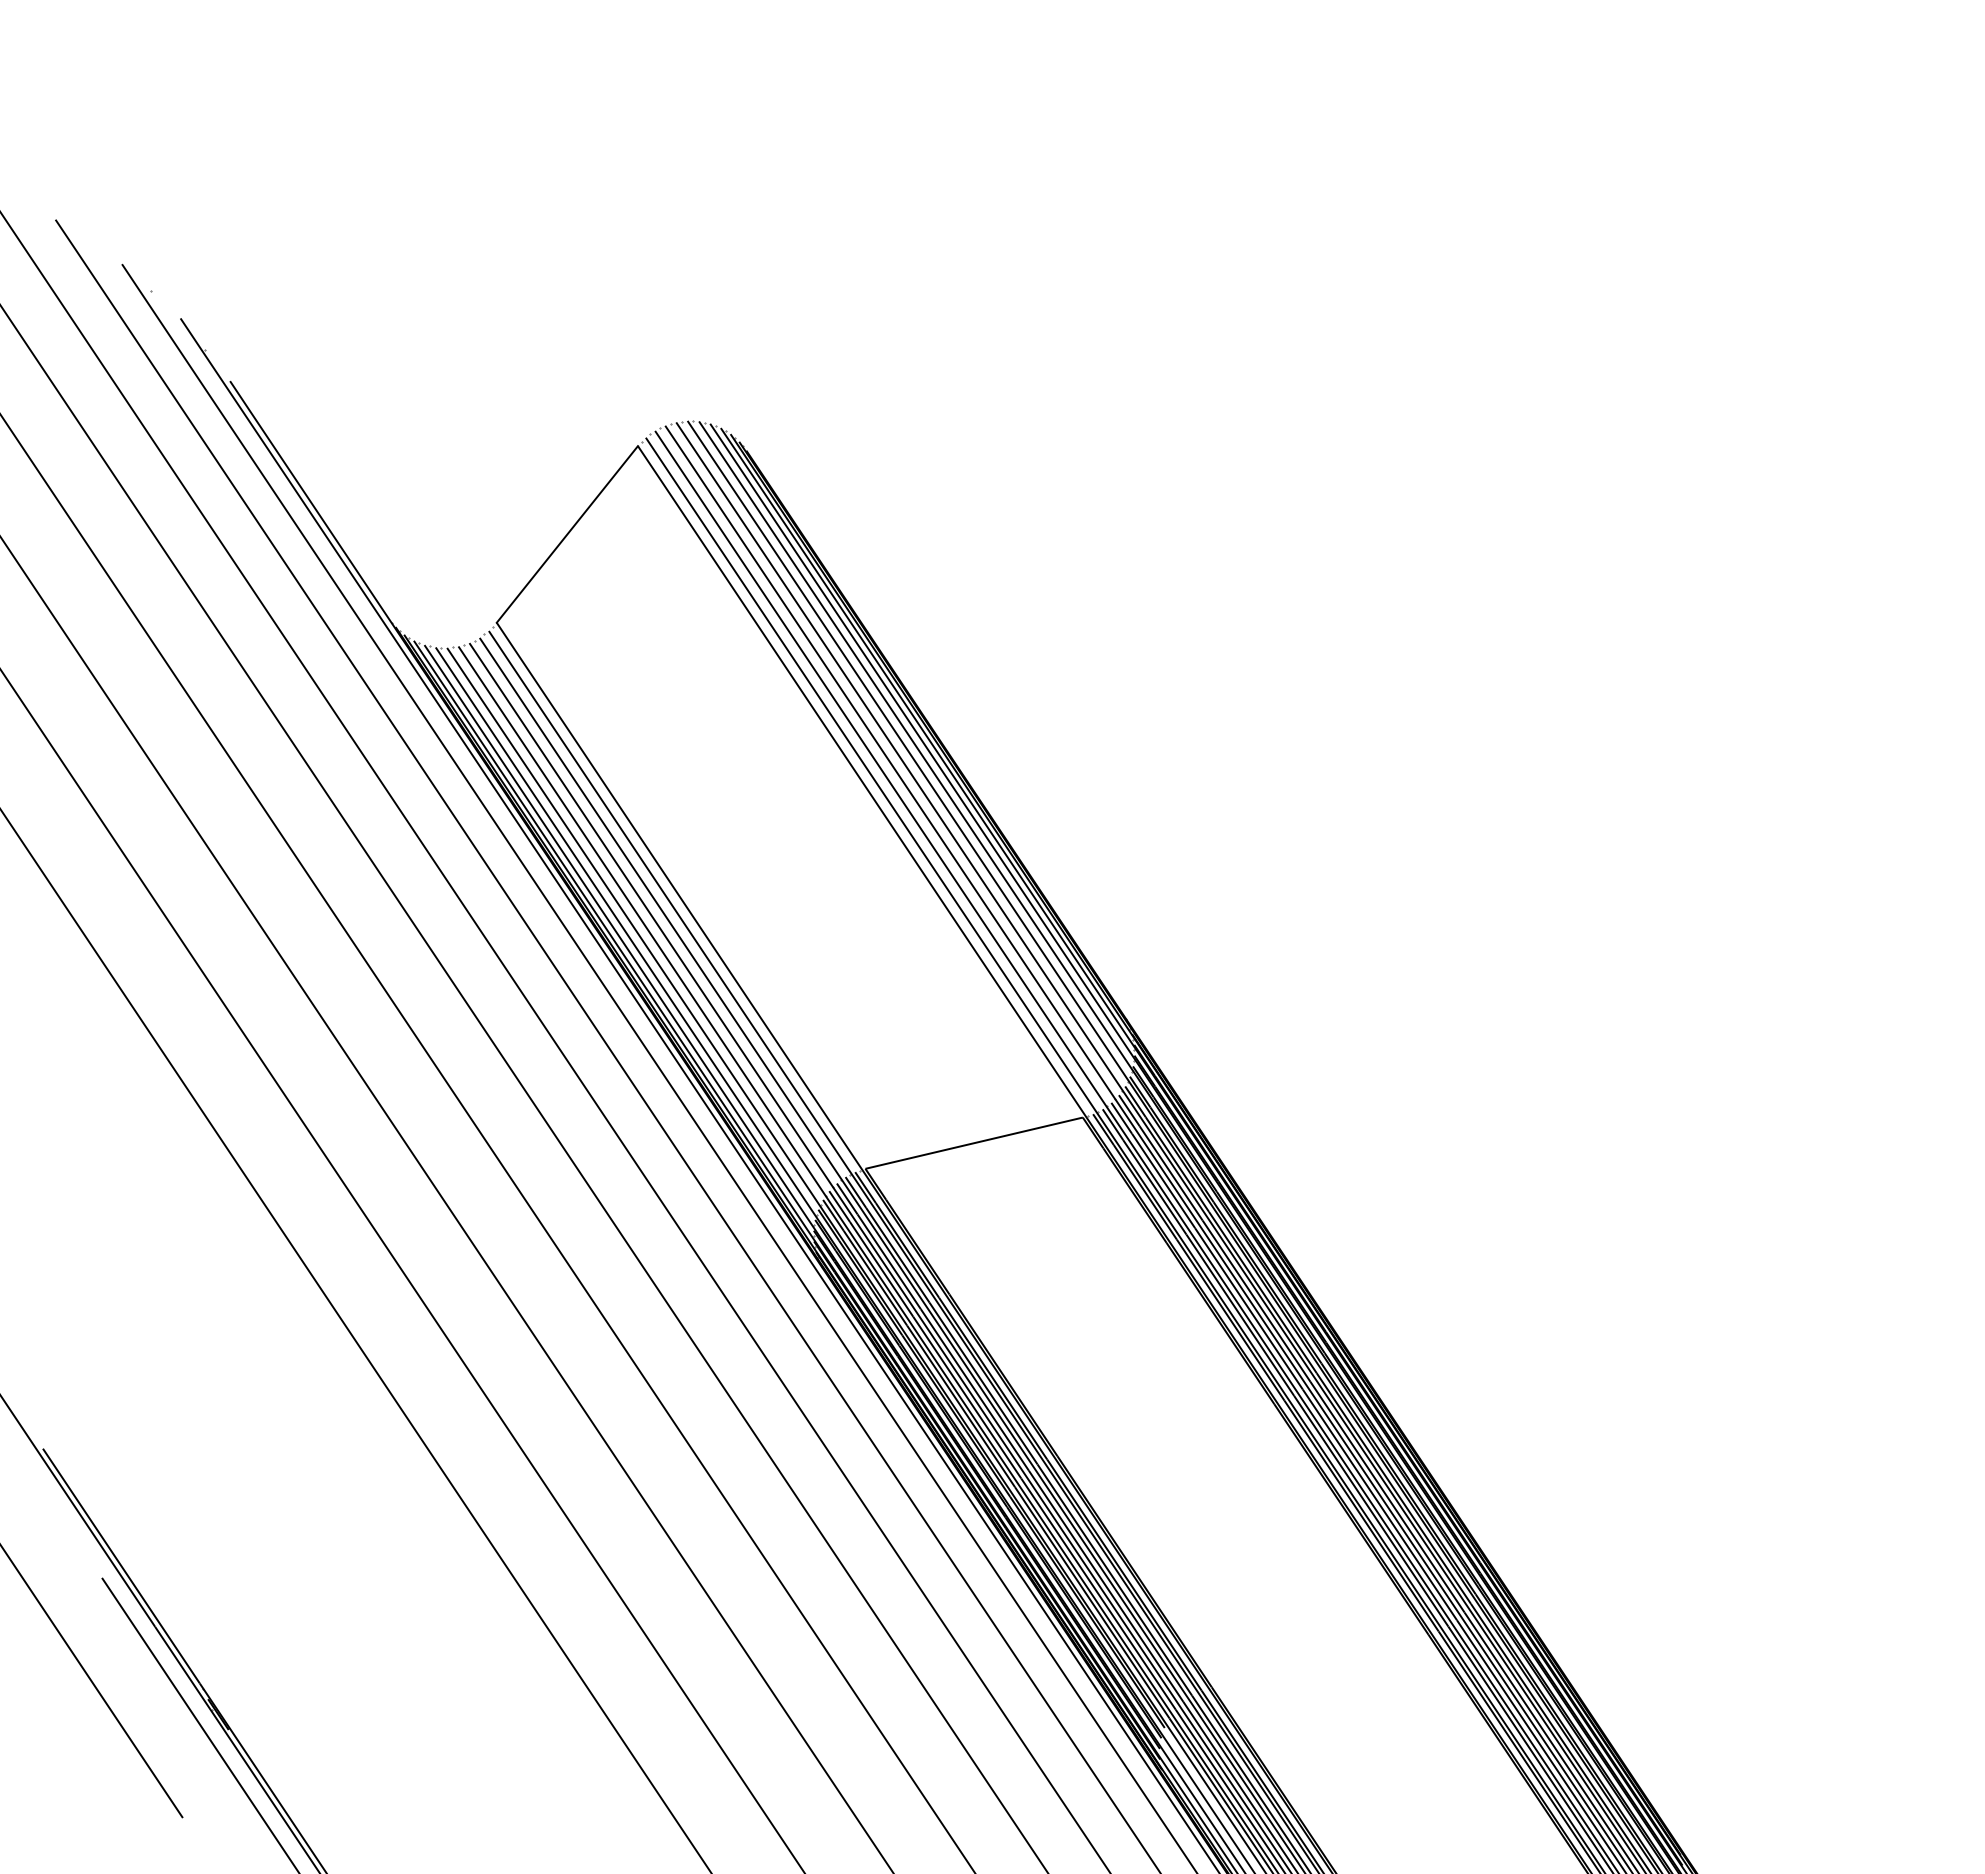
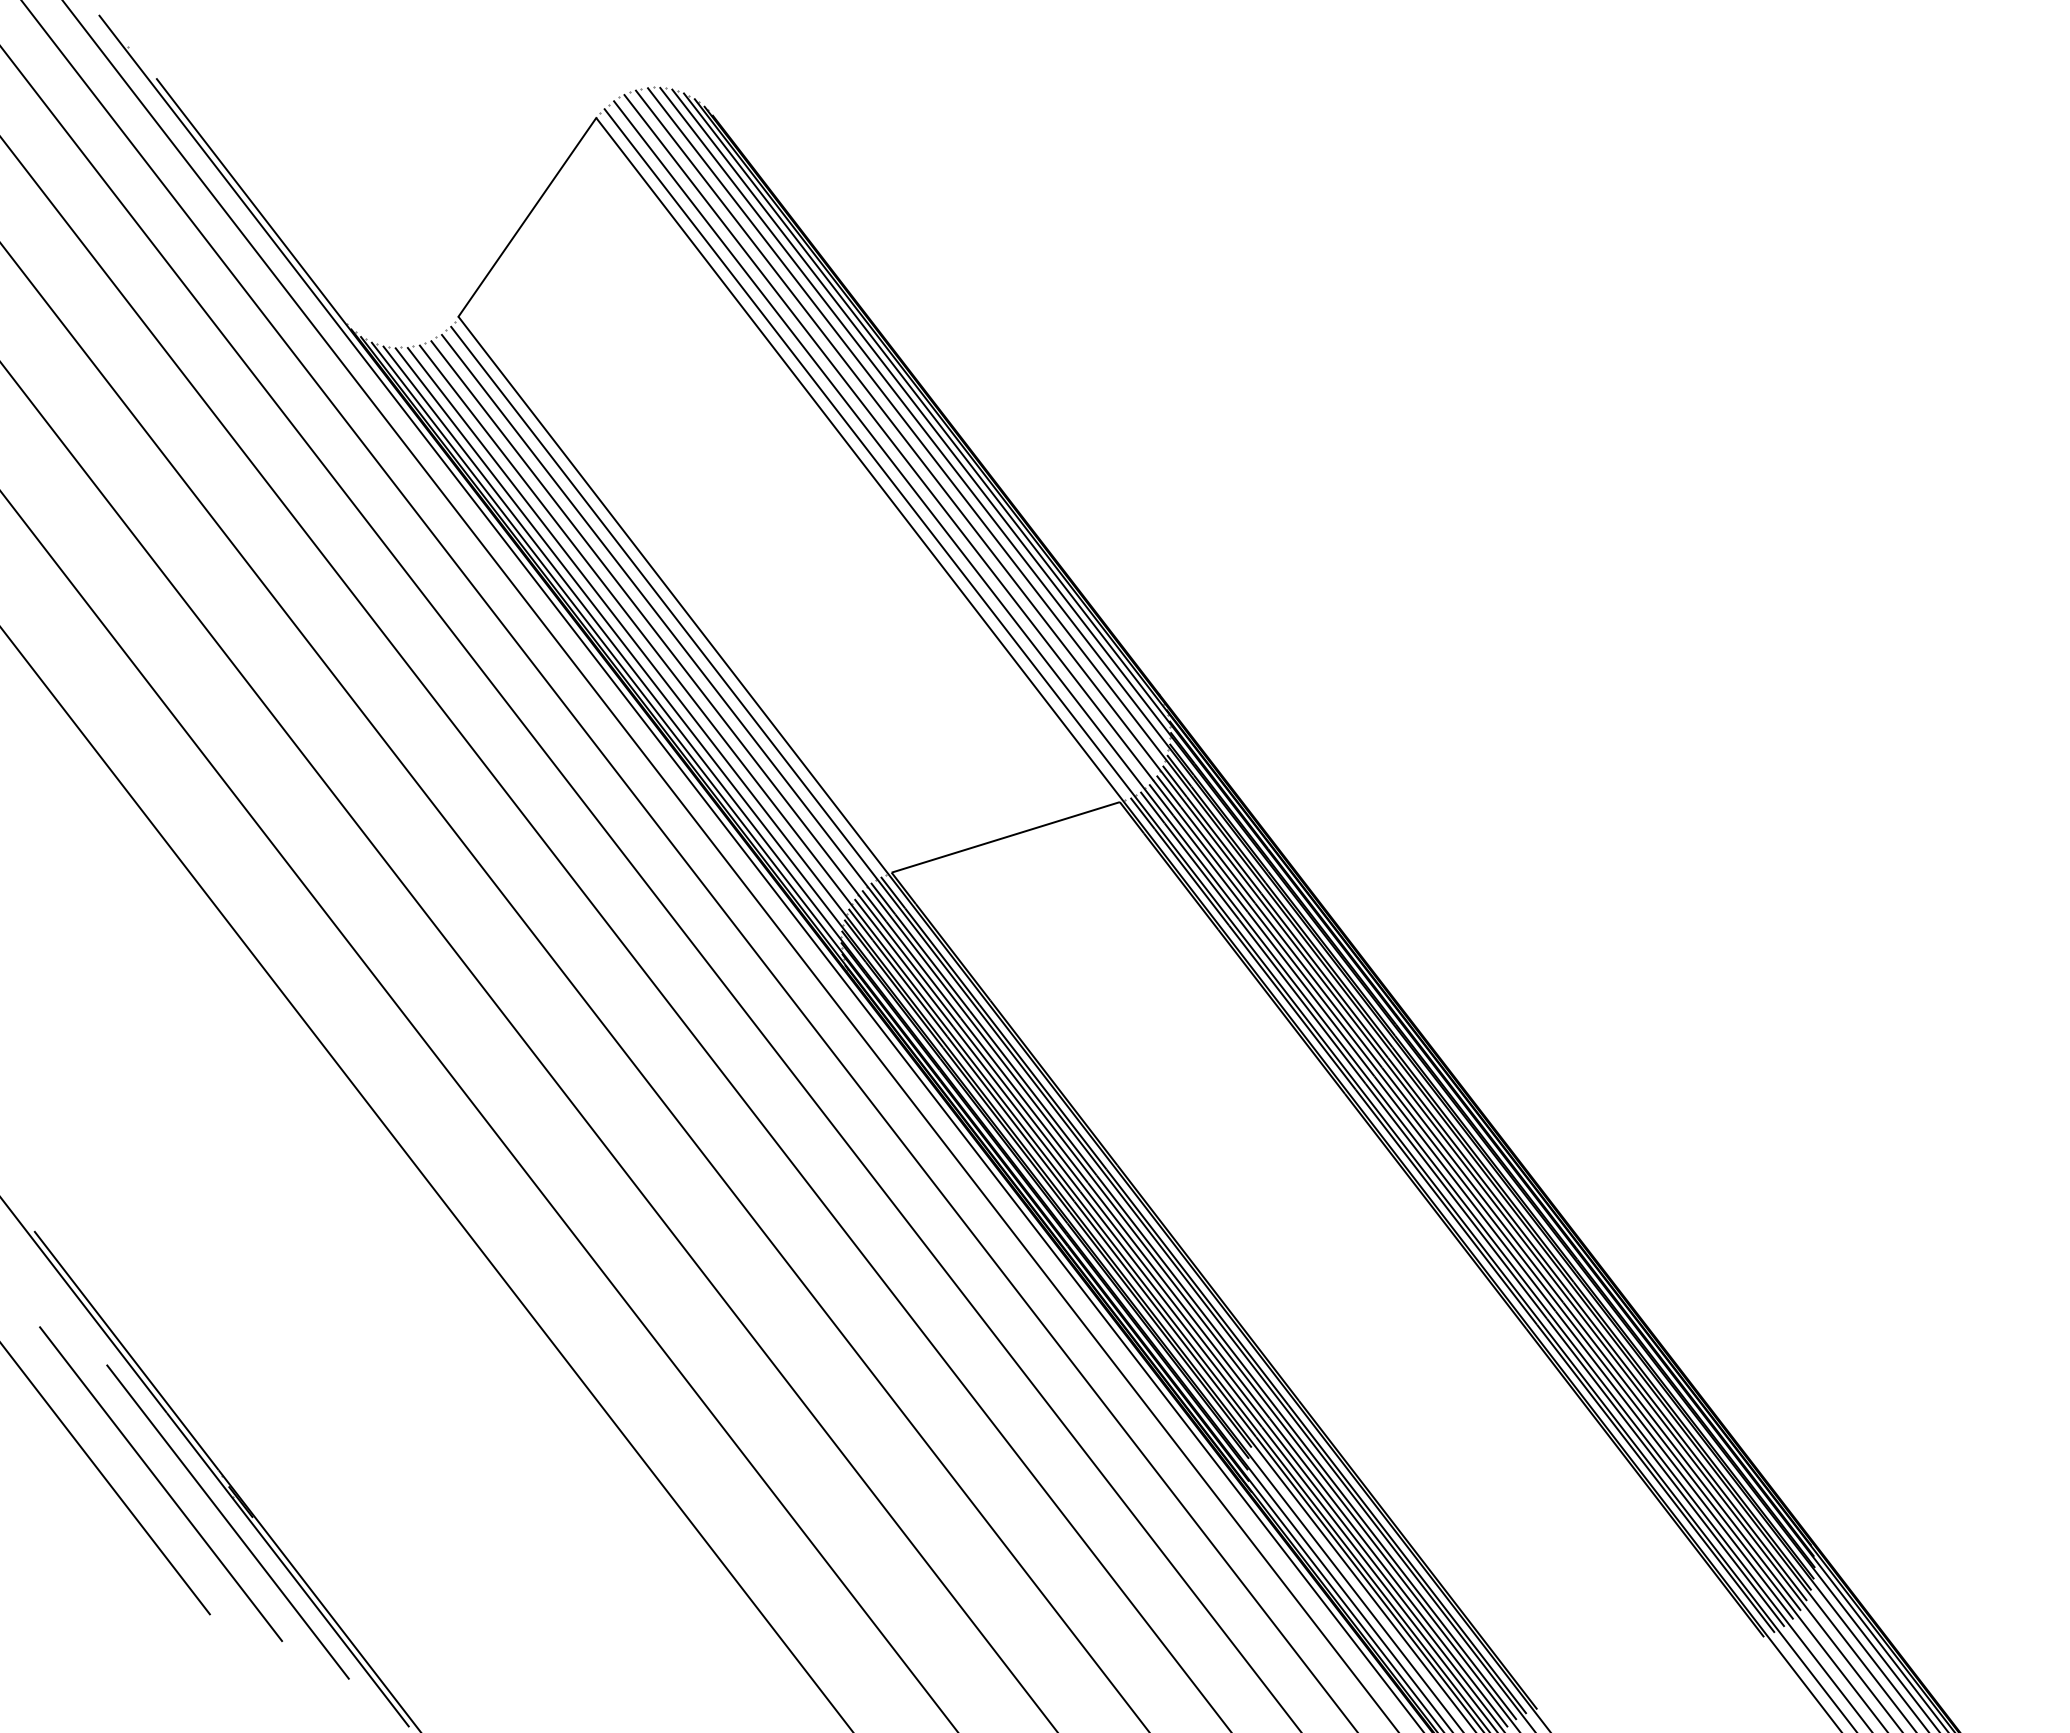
line: (144, 1692) -> (160, 1483), added

